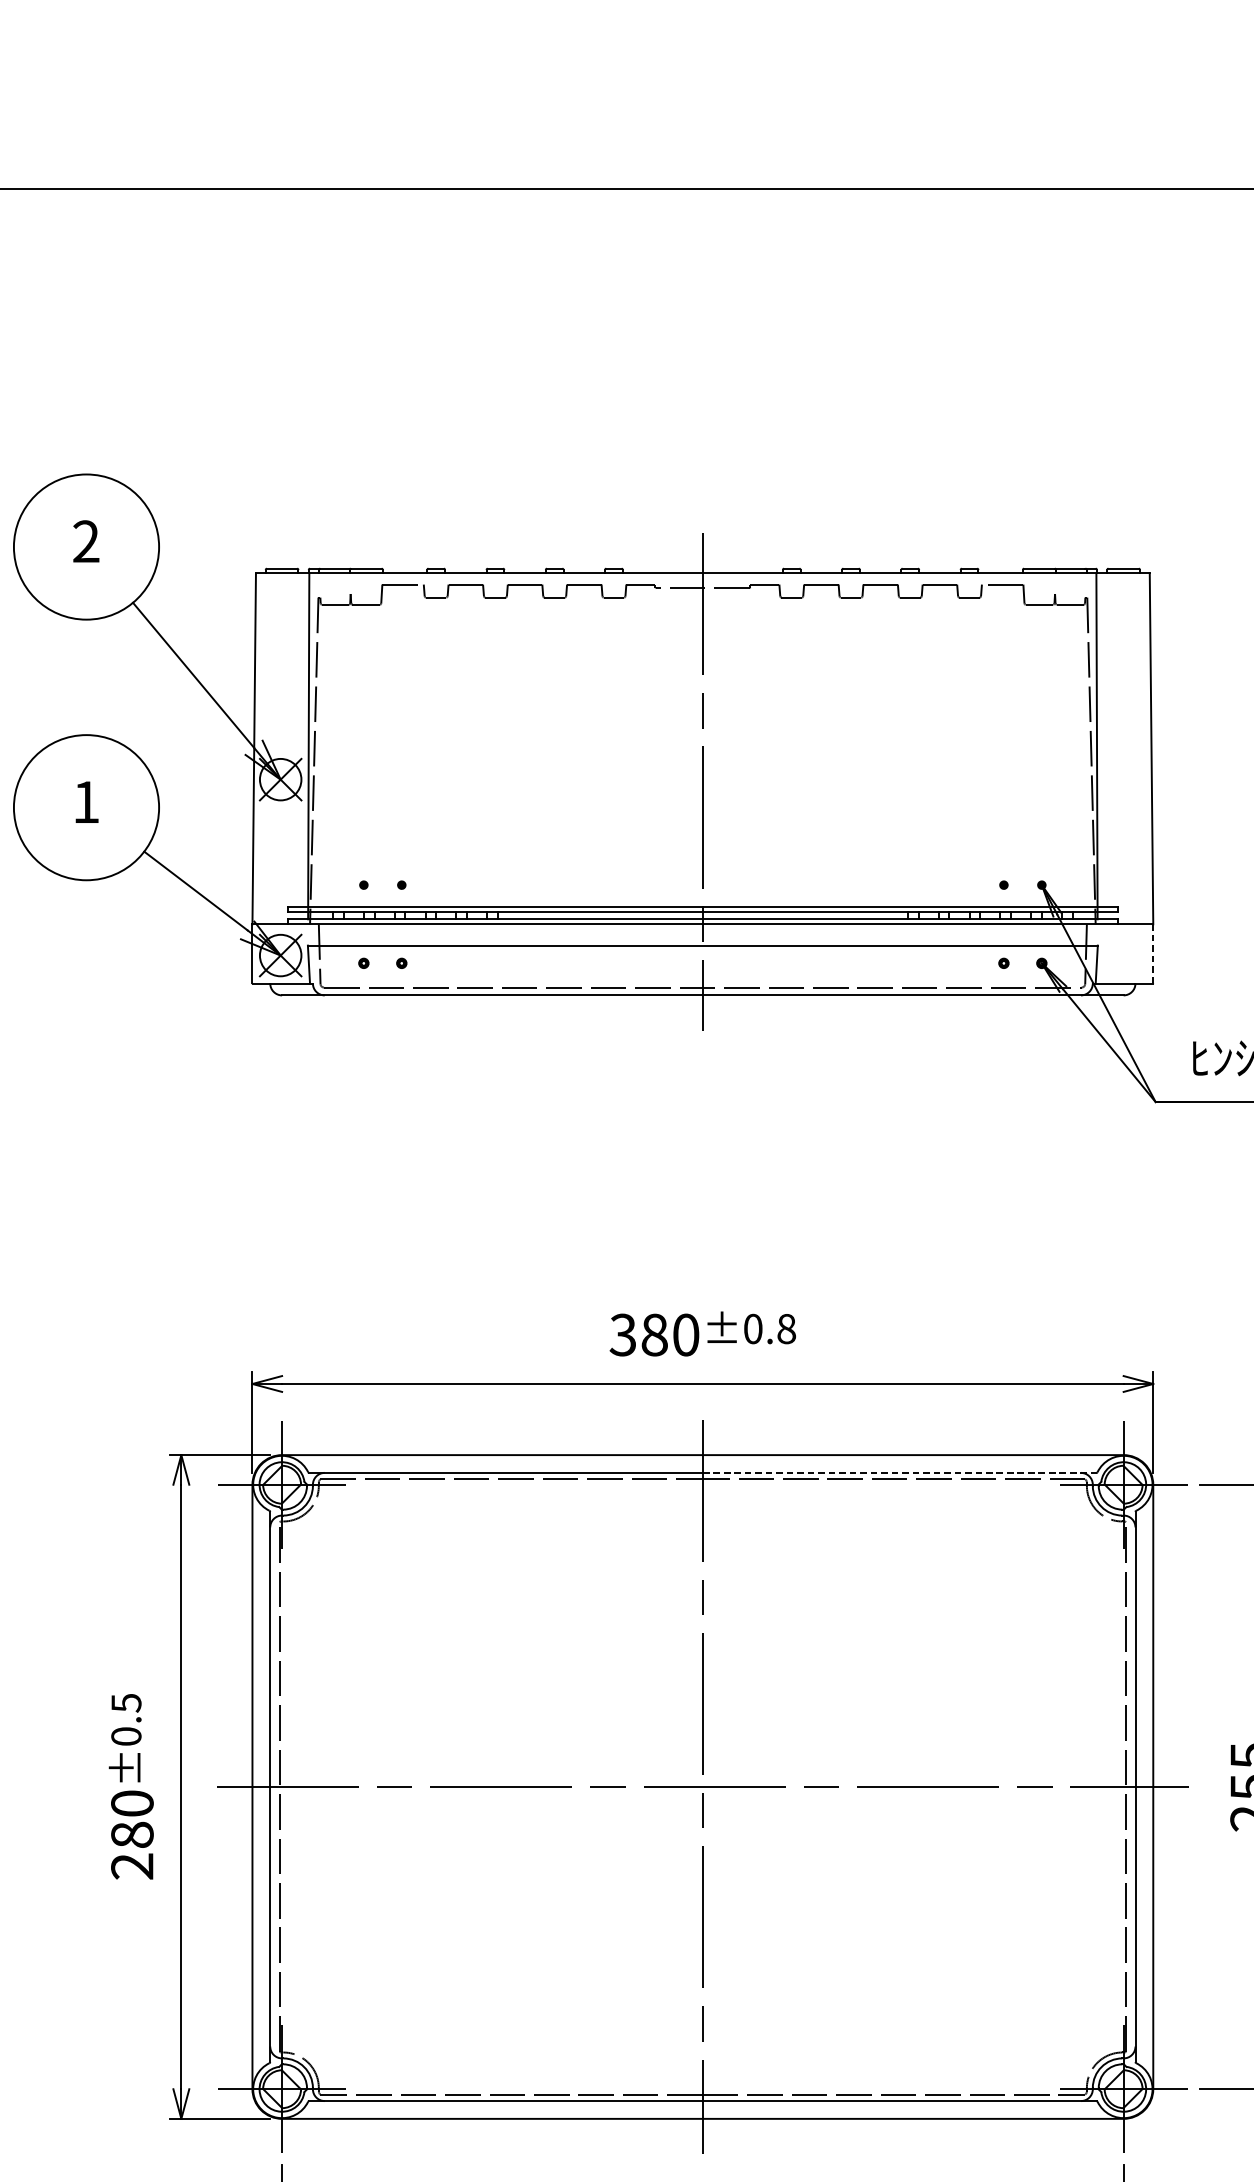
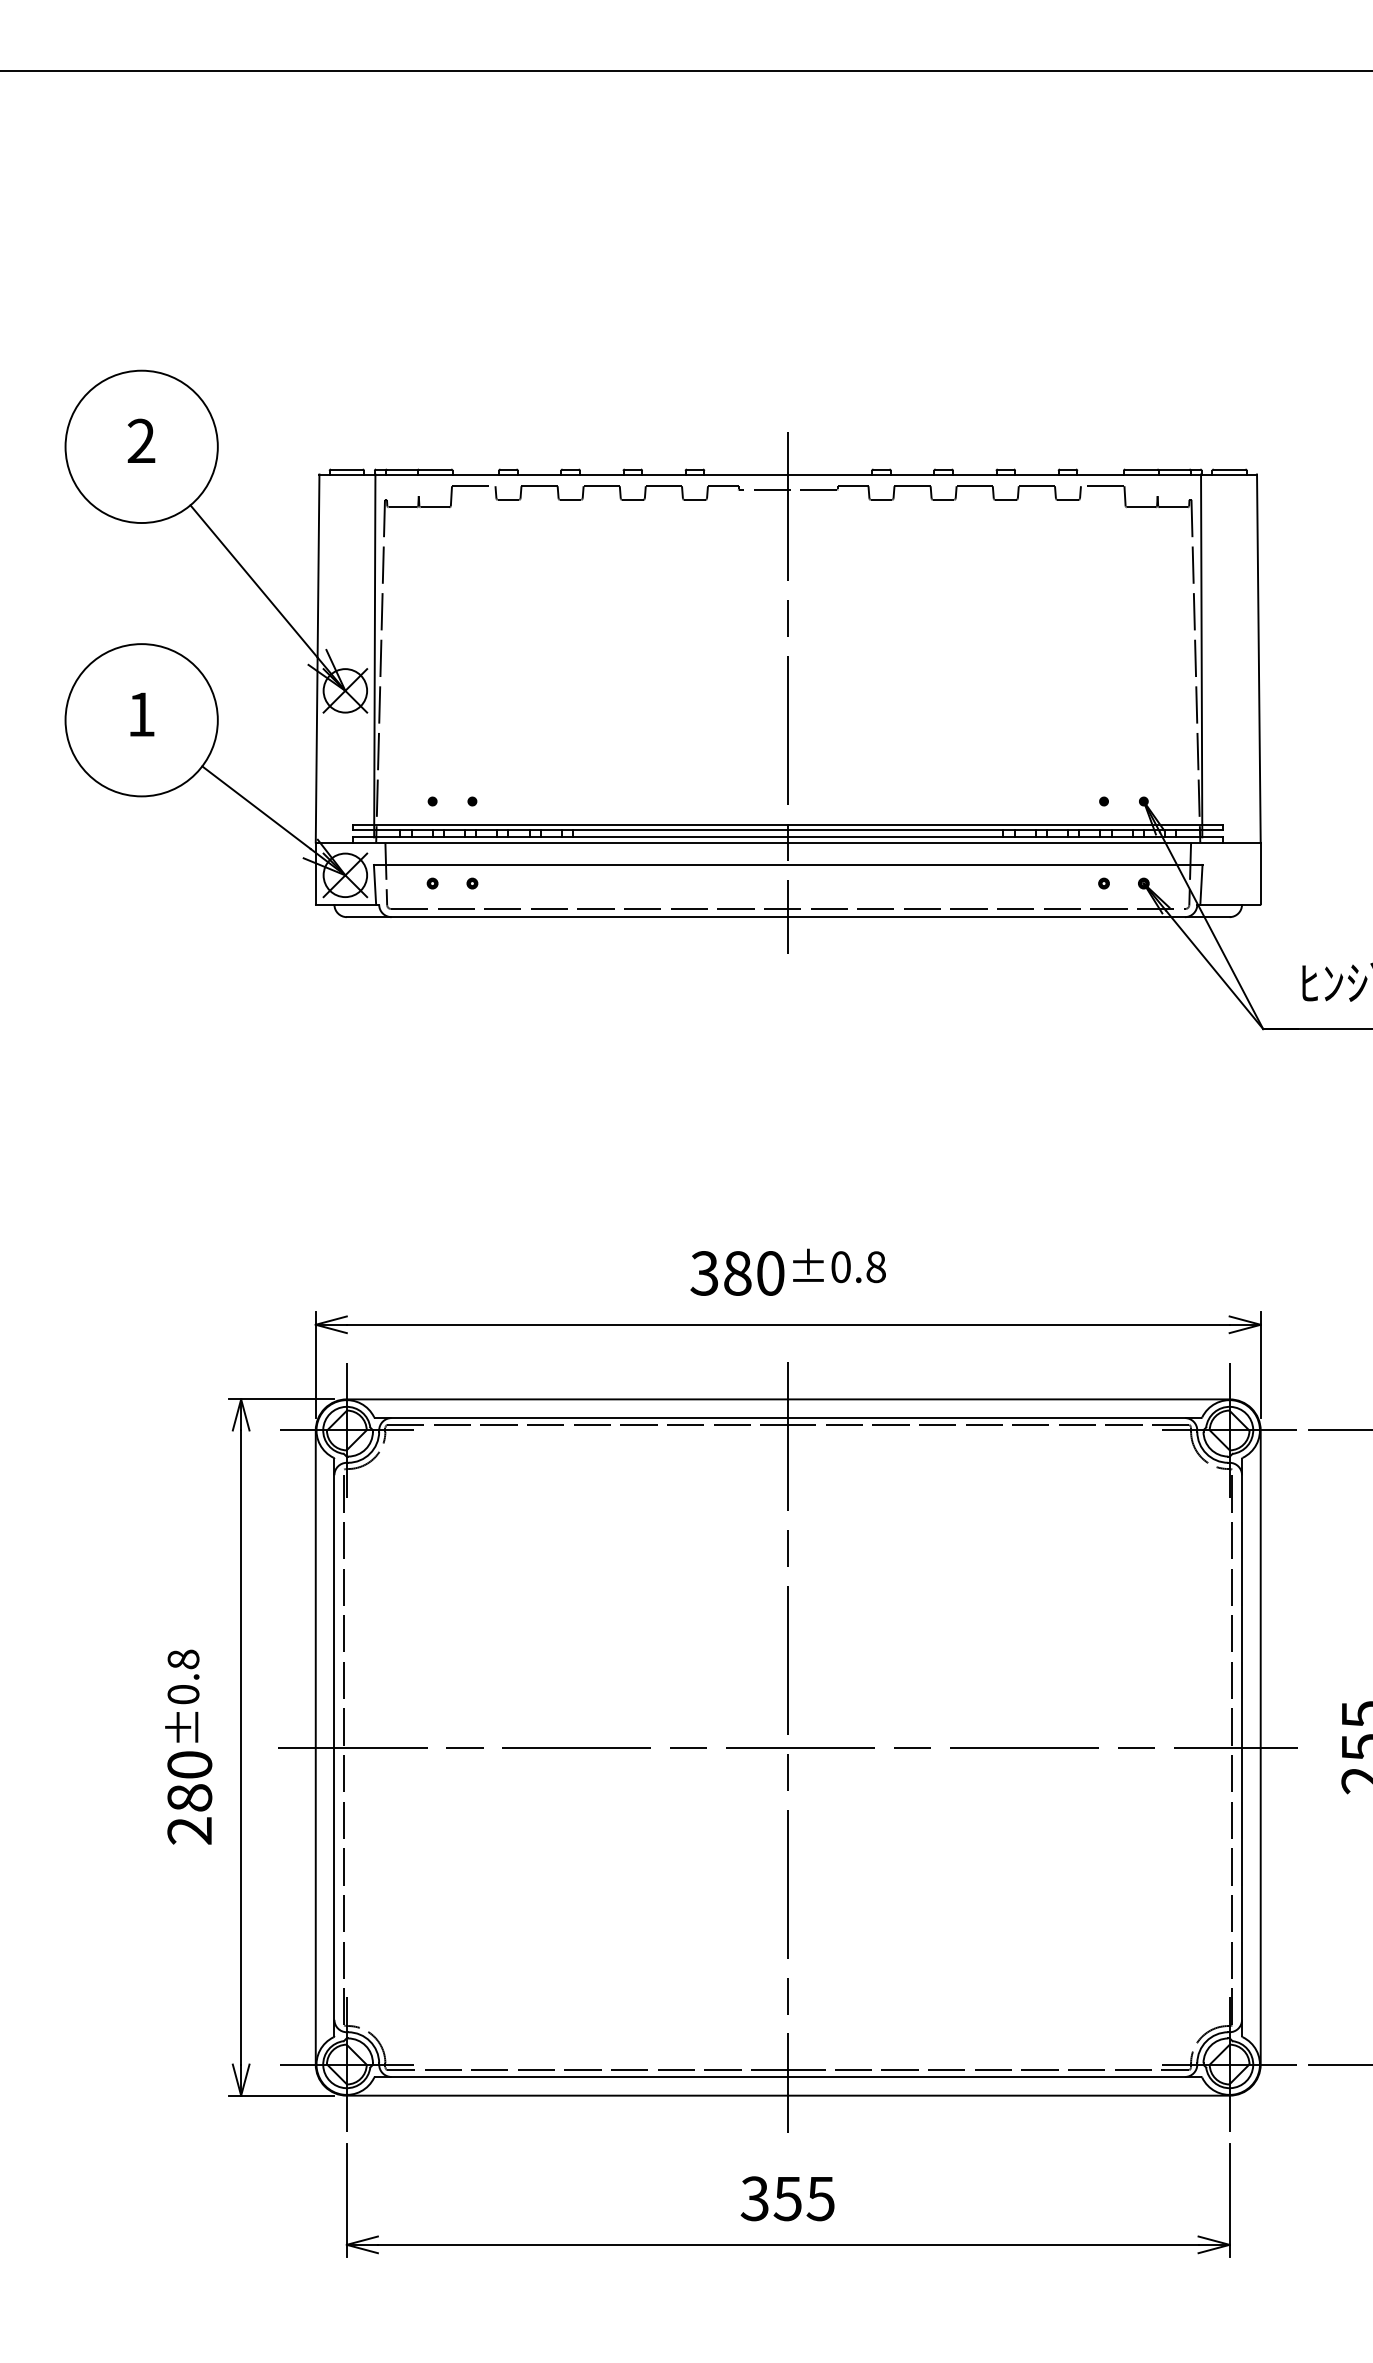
line: (1153, 953) -> (1260, 873), dashed -> solid
line: (900, 1473) -> (995, 1418), dashed -> solid
text: (126, 1703) -> (183, 1659), ±0.5 -> ±0.8

